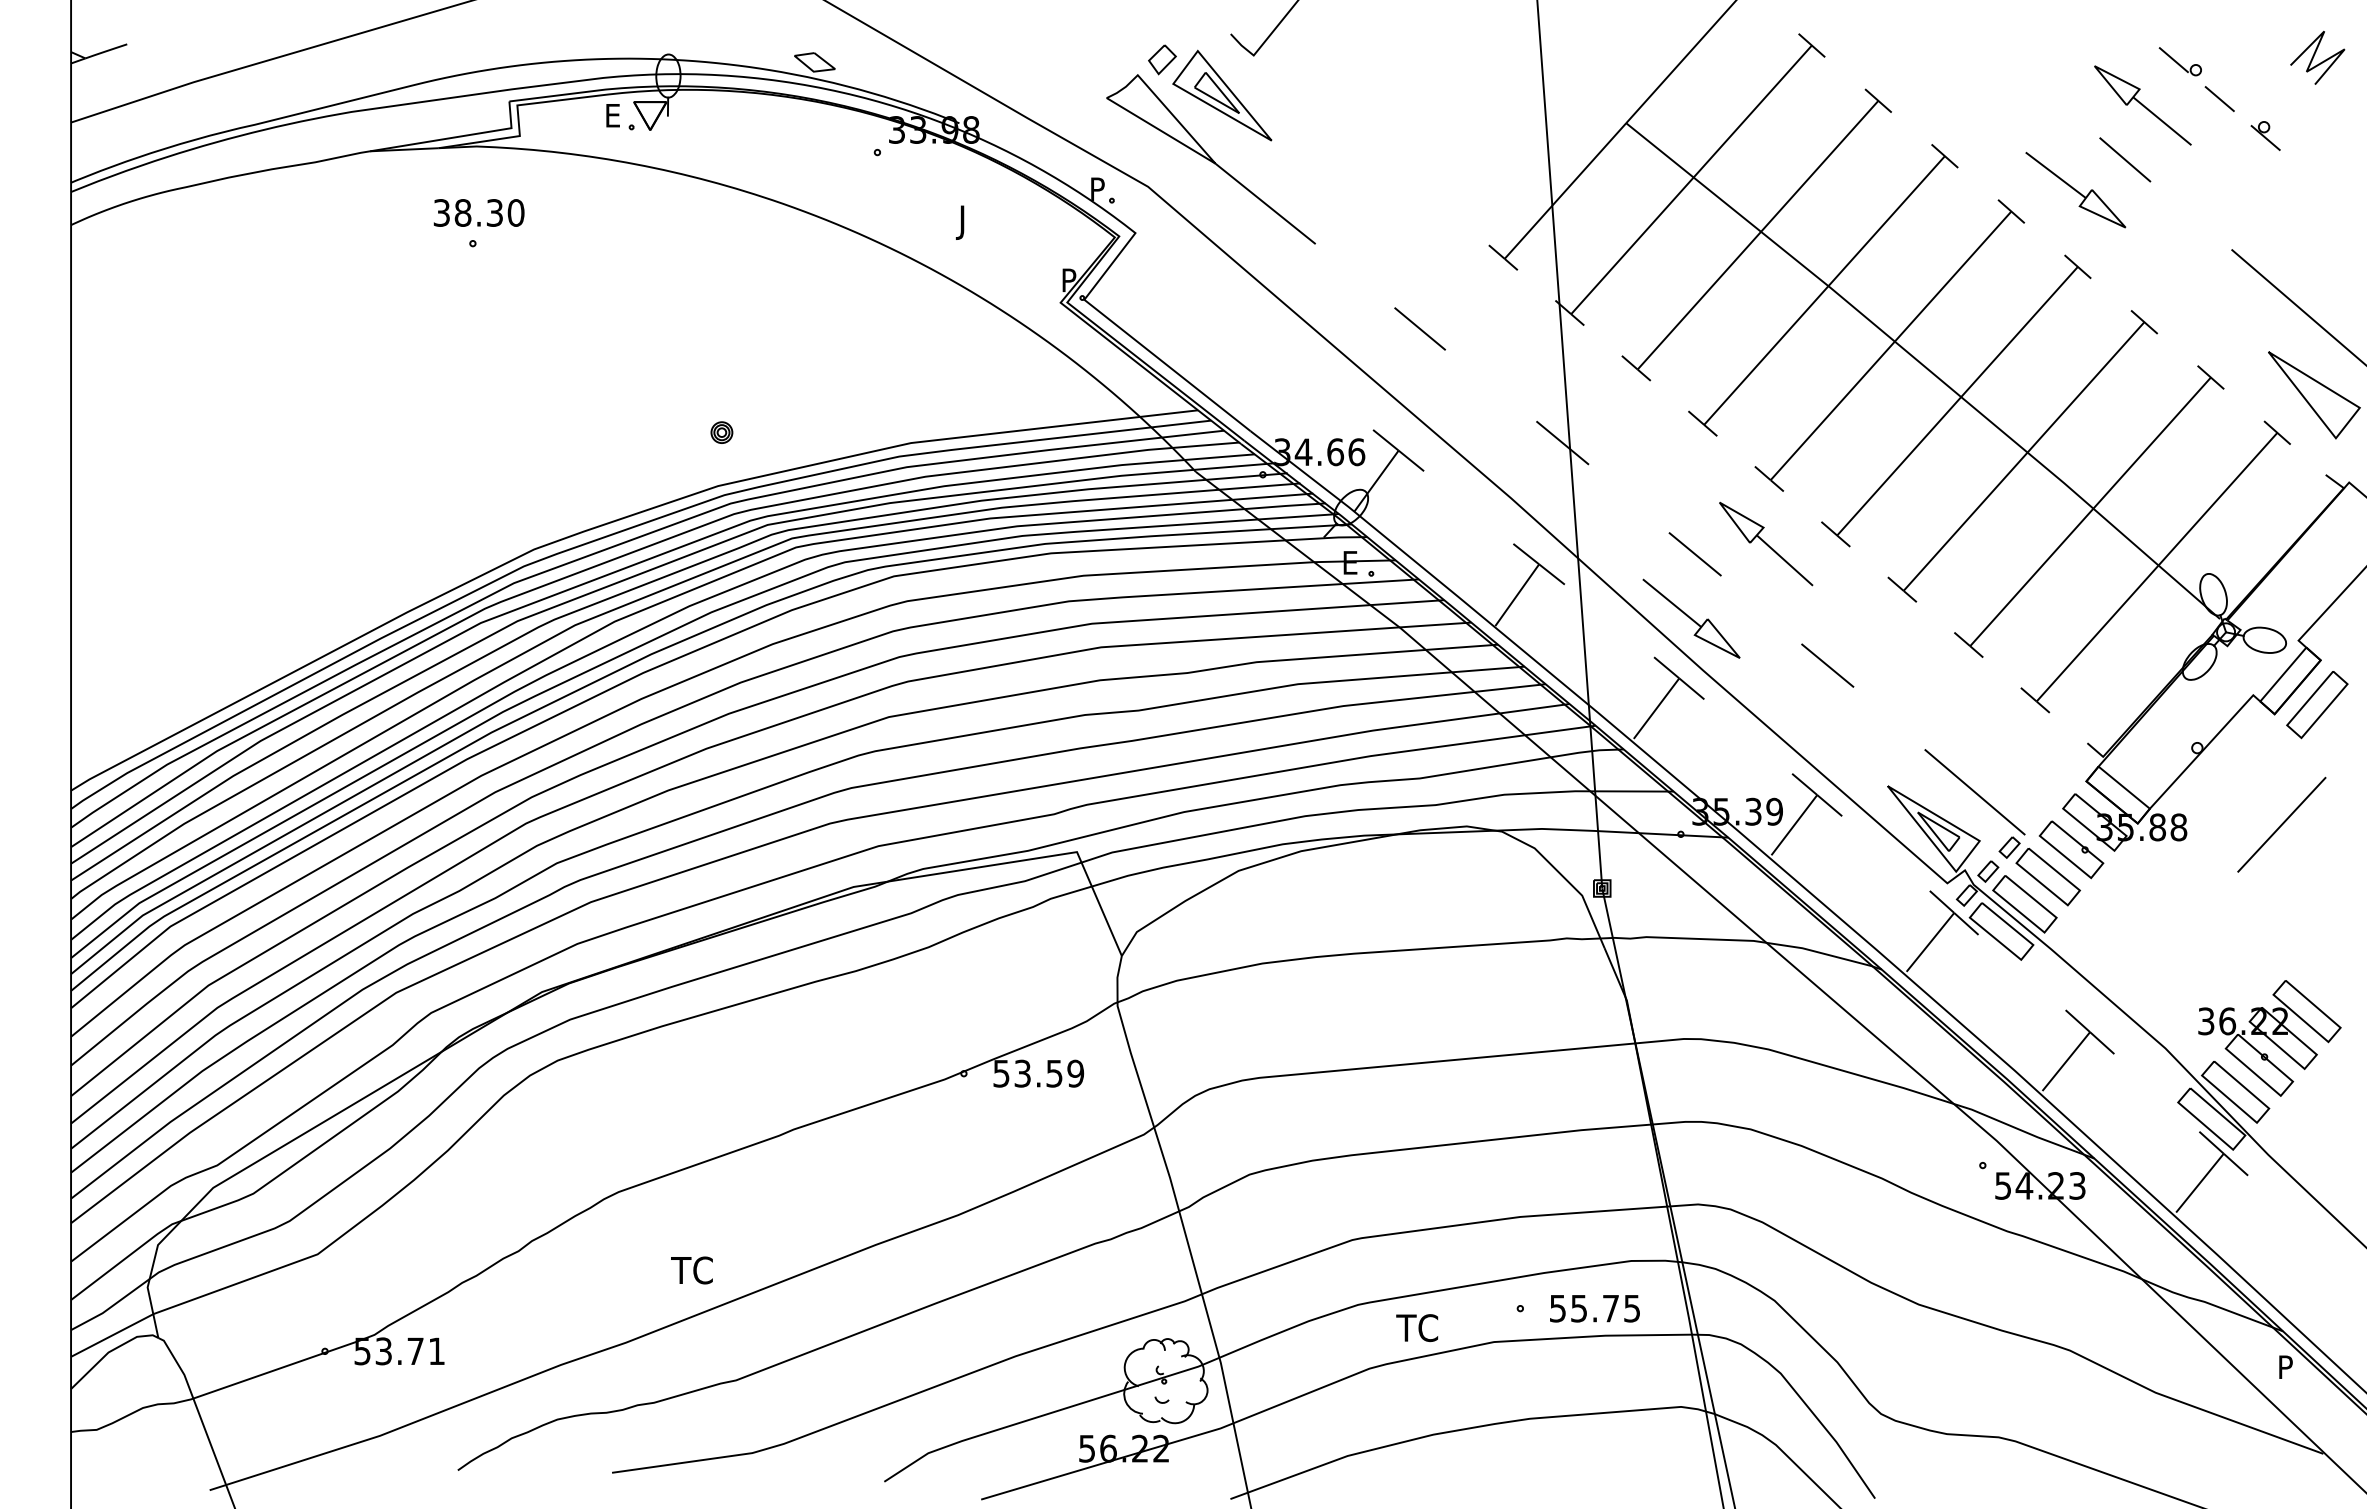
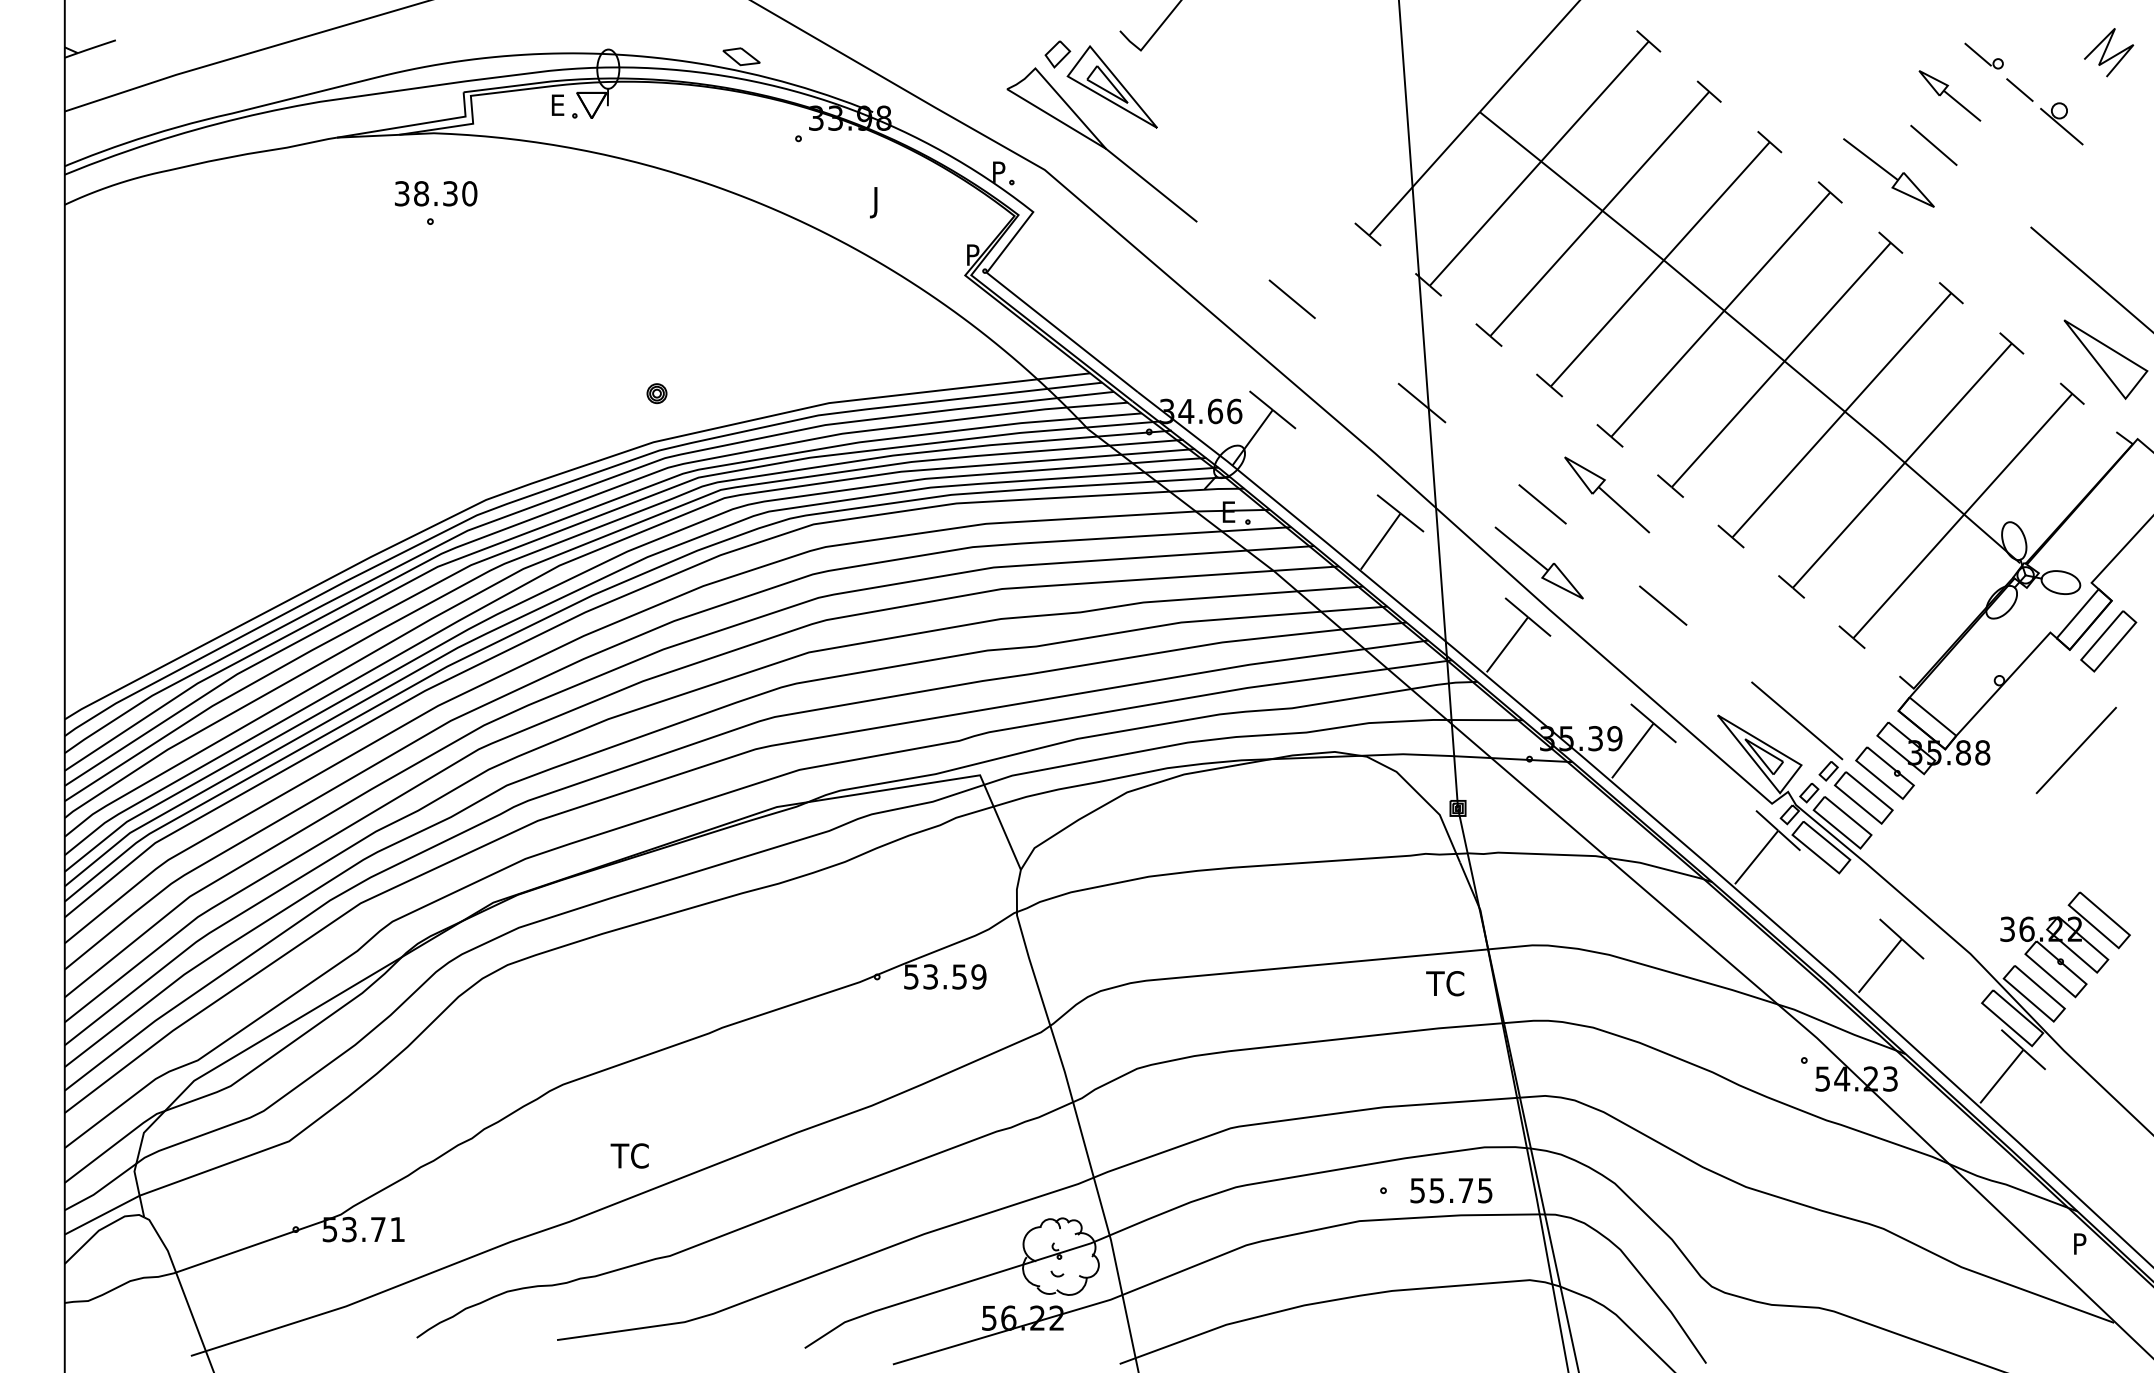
part: (2142, 105) -> (1949, 95), size x0.7
part: (2265, 135) -> (2061, 123), size x1.6
text: (1417, 1328) -> (1445, 984), moved

